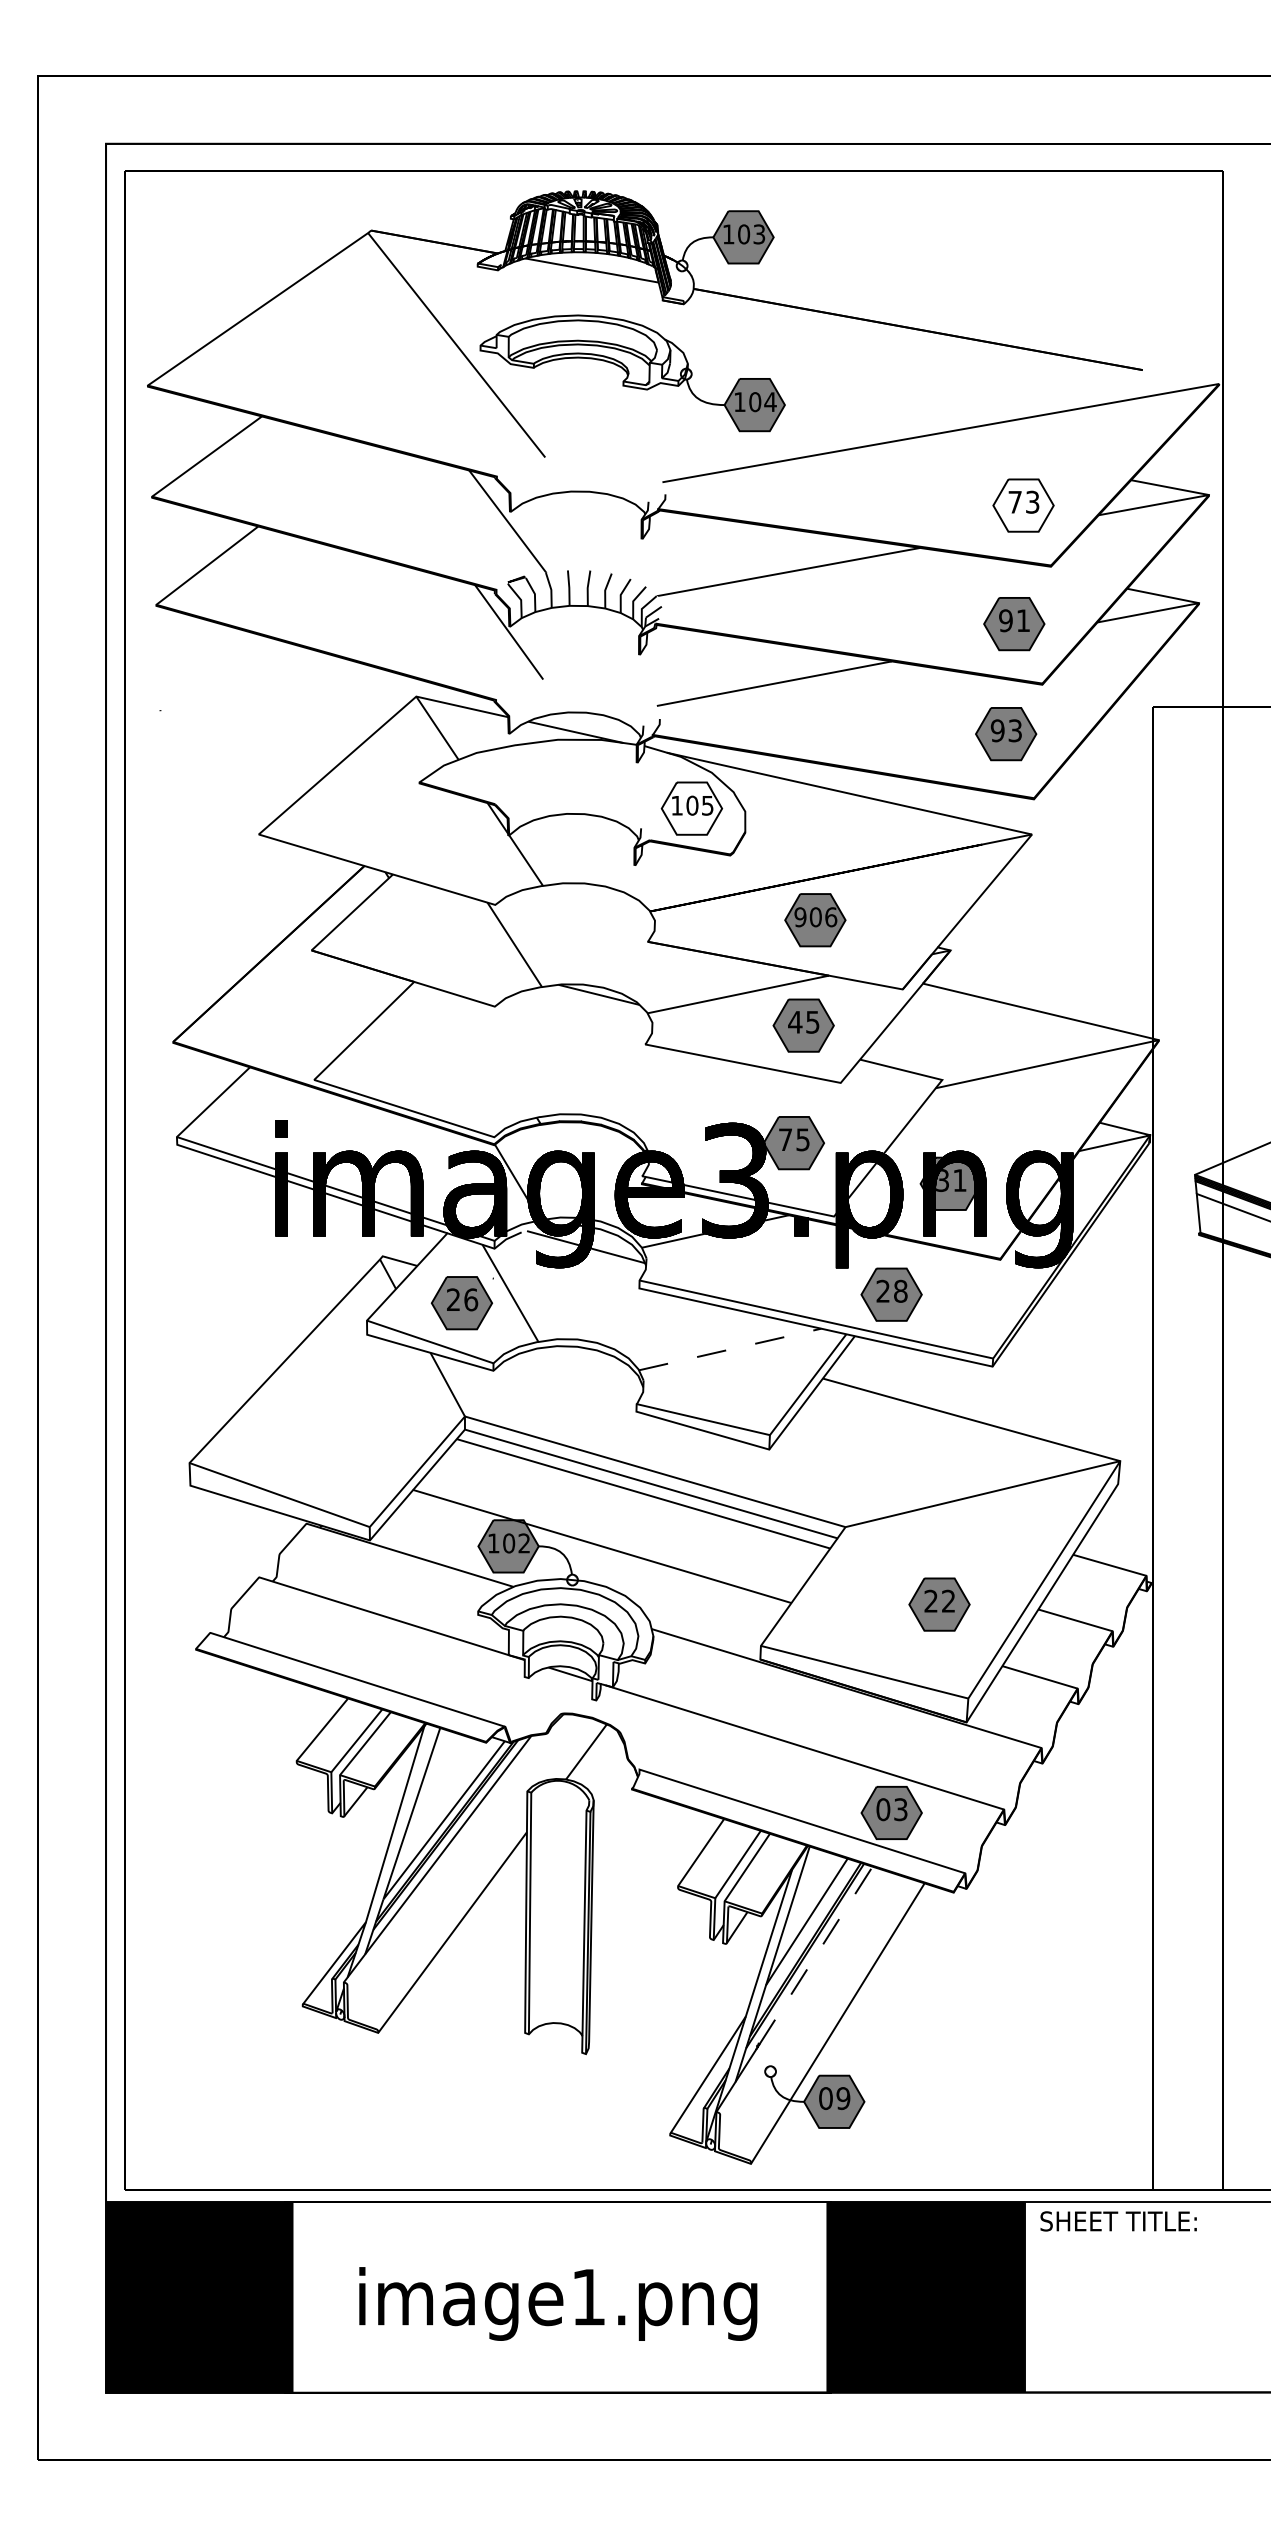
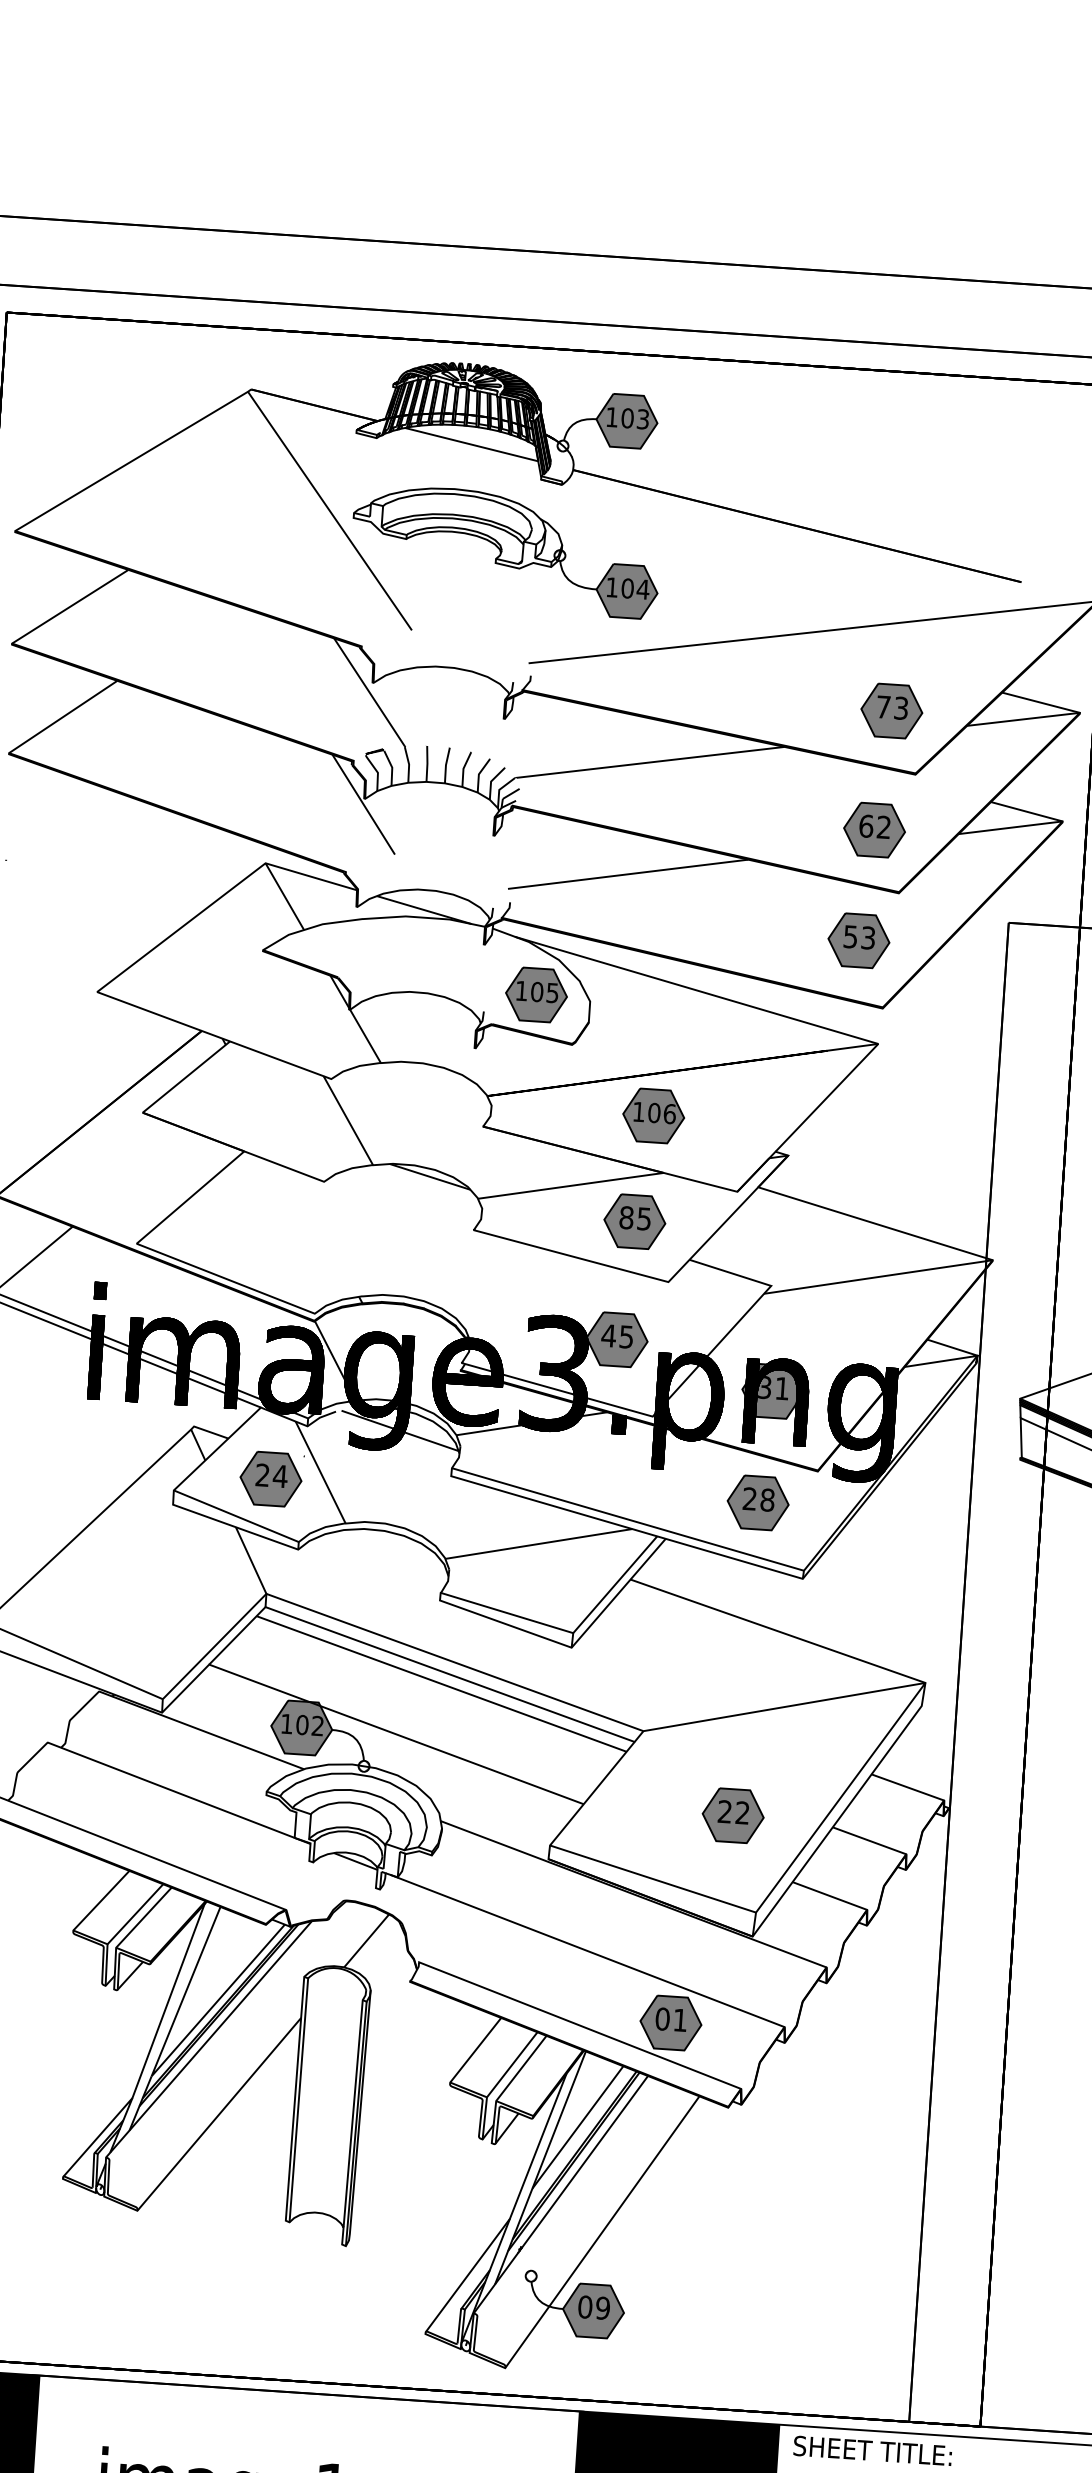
fill: (1023, 505) -> (891, 710), added
text: (1014, 620) -> (874, 826), 91 -> 62
text: (997, 730) -> (850, 936), 93 -> 53
fill: (691, 808) -> (536, 994), added
text: (800, 917) -> (638, 1112), 906 -> 106
text: (795, 1021) -> (626, 1216), 45 -> 85
text: (785, 1139) -> (608, 1335), 75 -> 45
part: (891, 1294) -> (758, 1502), moved
text: (470, 1299) -> (279, 1476), 26 -> 24
line: (730, 1349) -> (539, 1543), dashed -> solid
text: (900, 1809) -> (680, 2020), 03 -> 01
line: (815, 1955) -> (584, 2161), dashed -> solid

